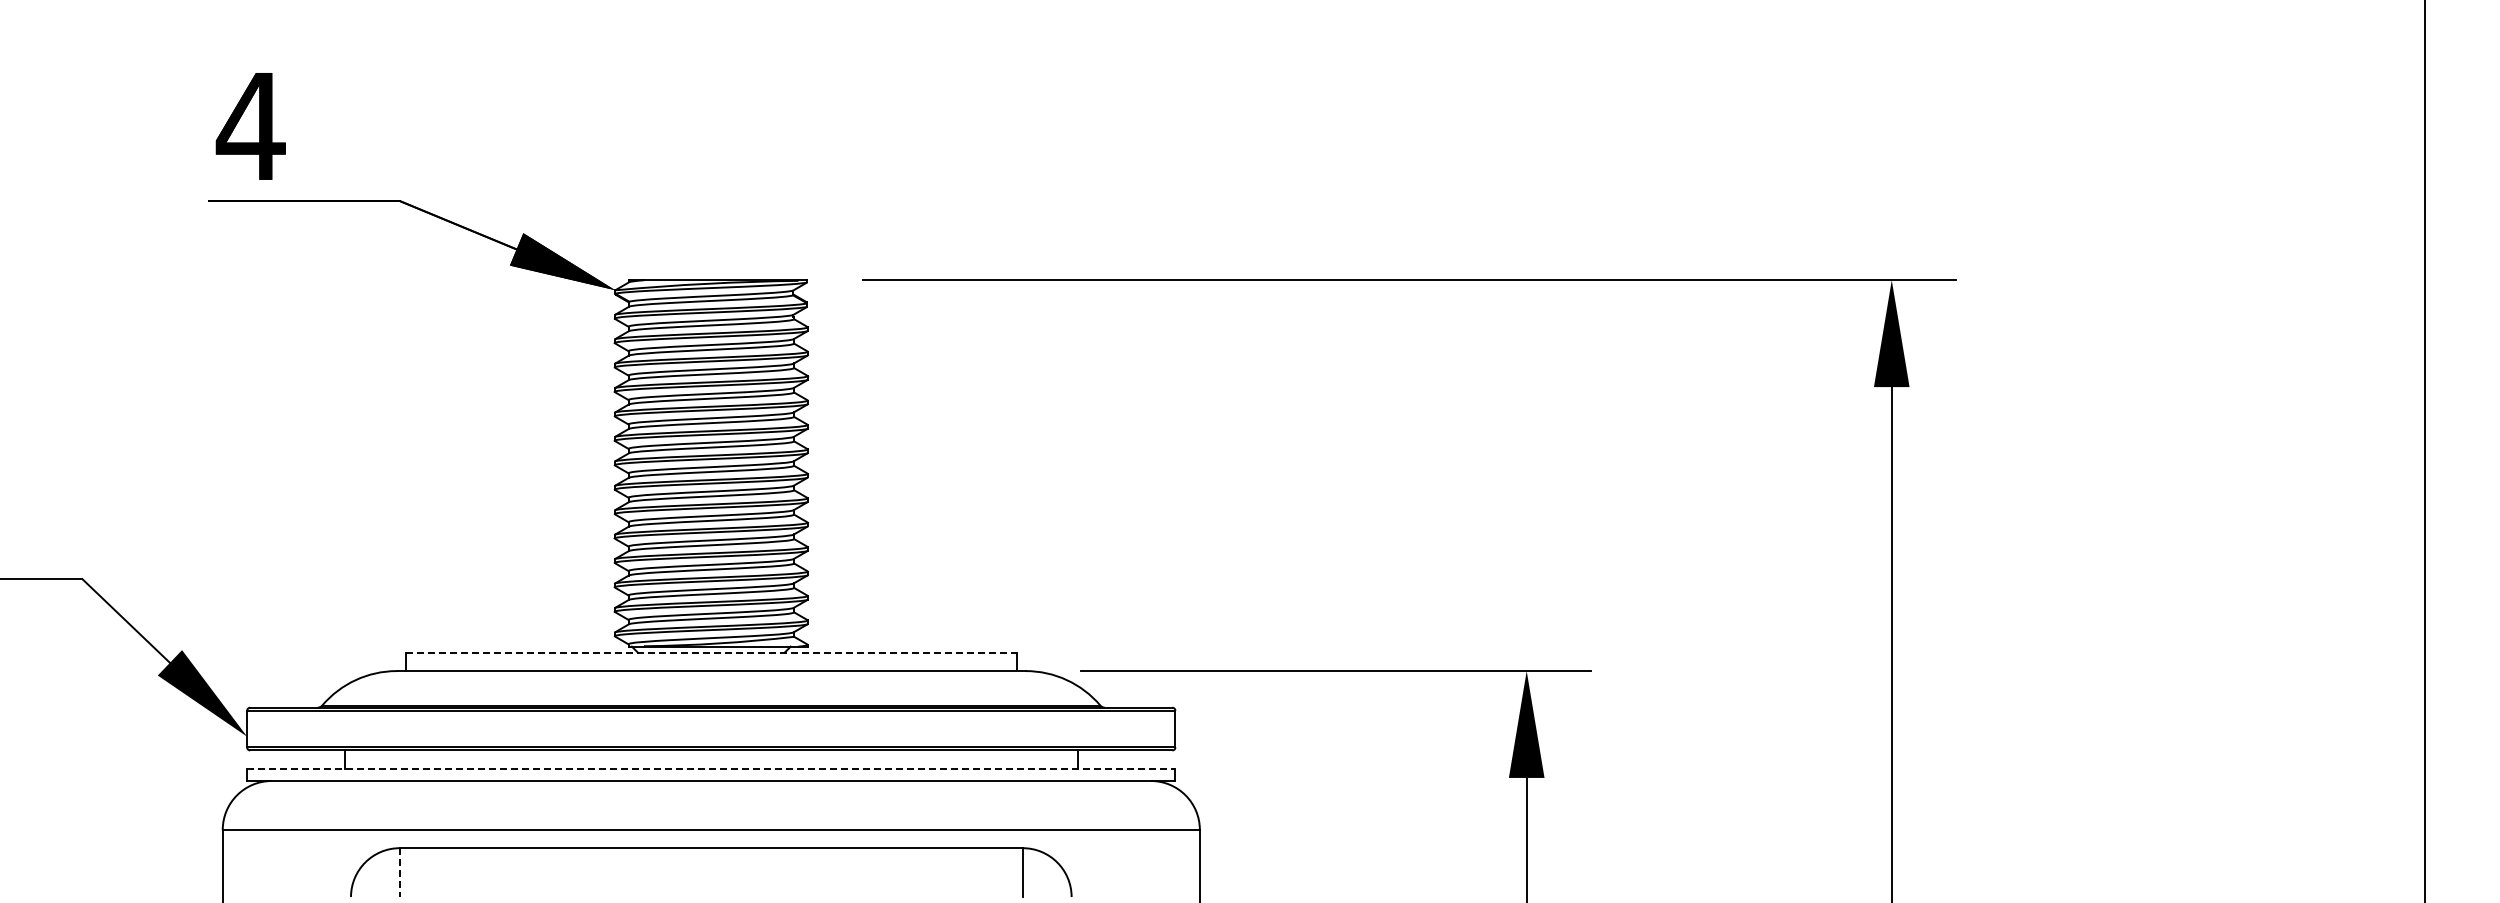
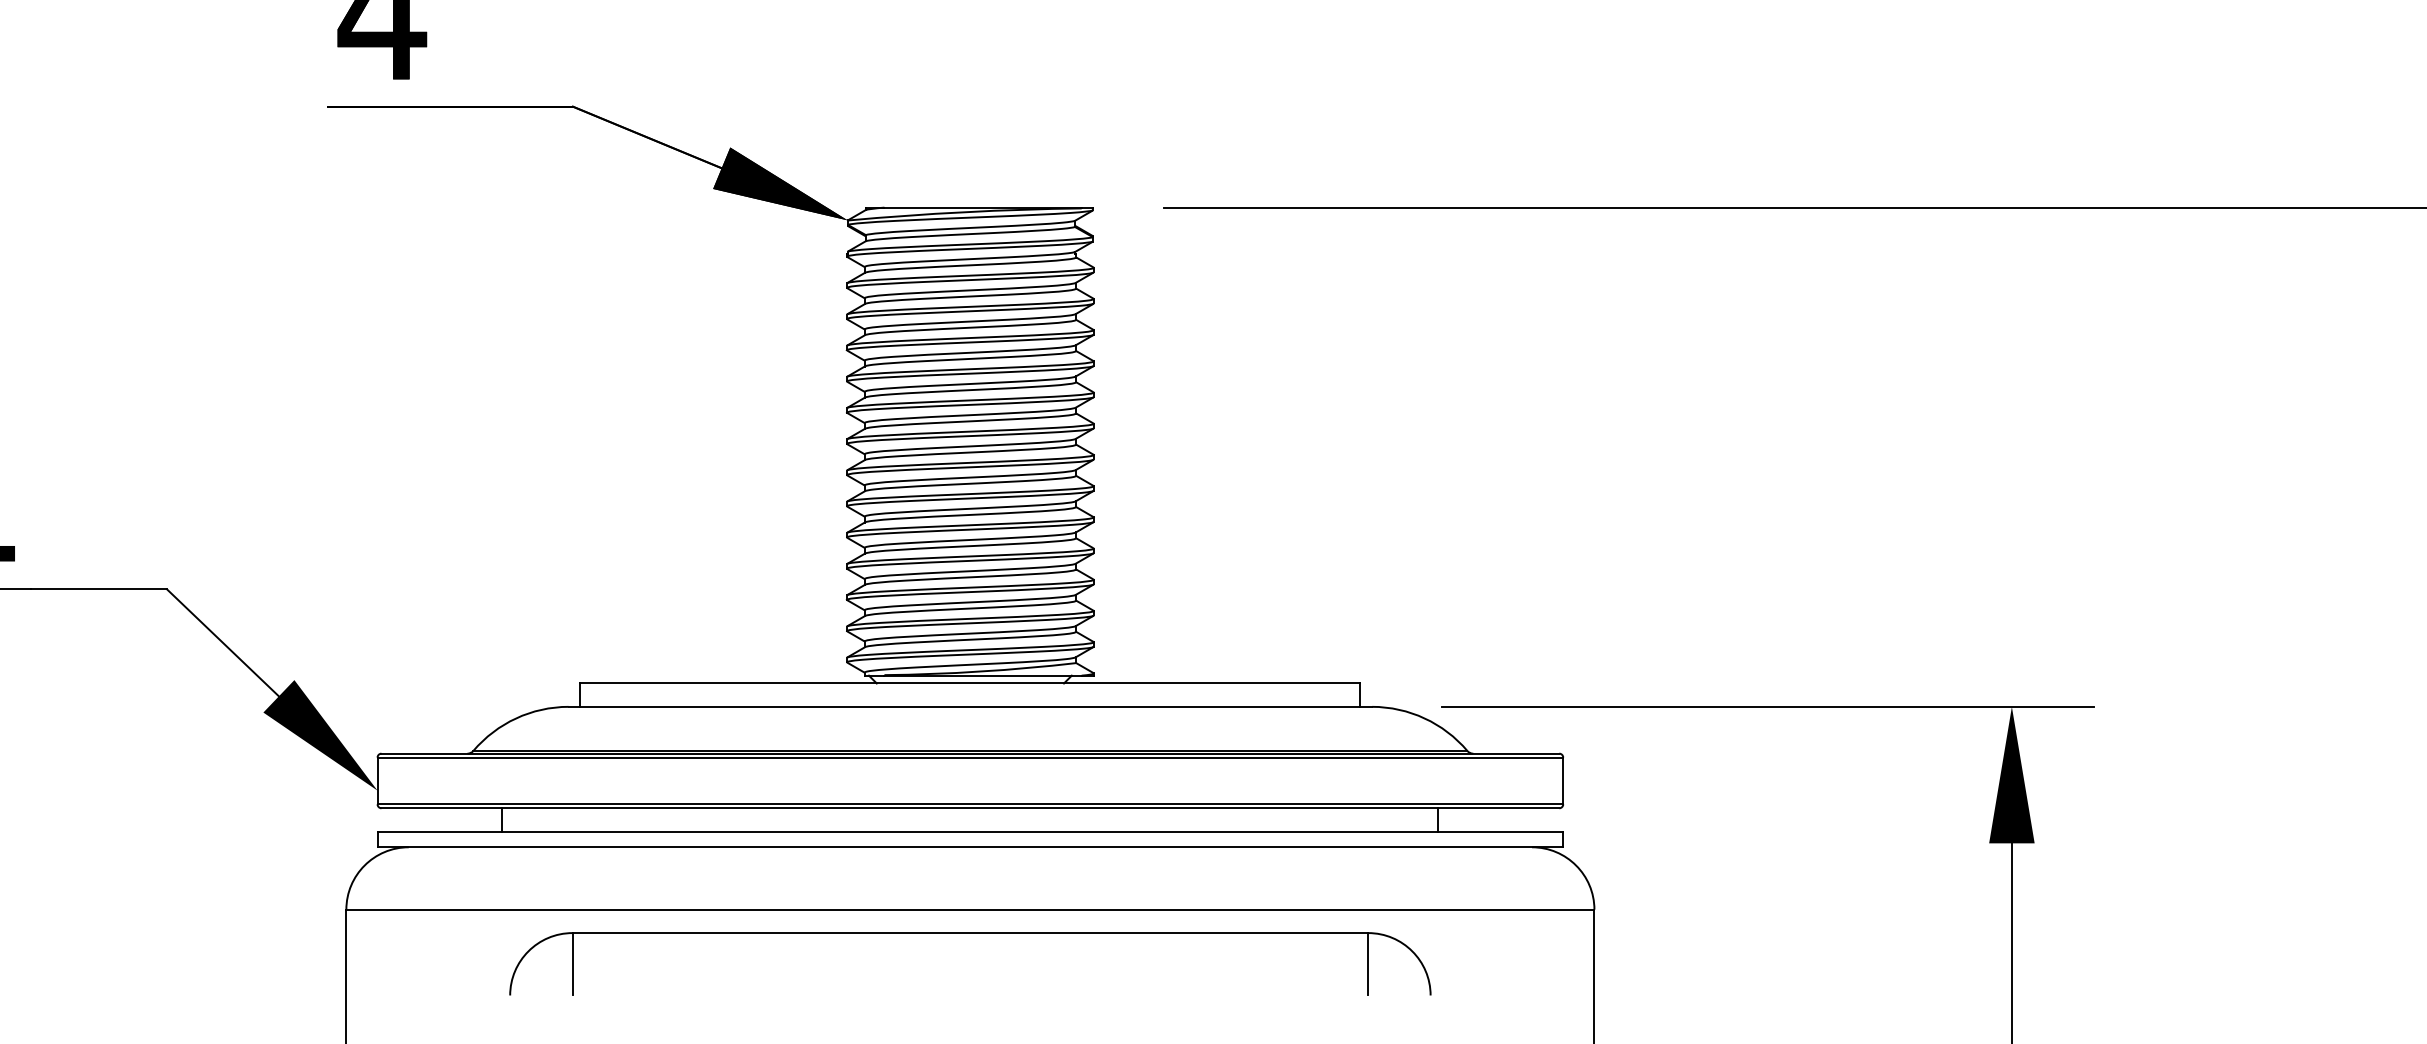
line: (711, 652) -> (970, 683), dashed -> solid
line: (711, 768) -> (970, 831), dashed -> solid
line: (399, 873) -> (572, 965), dashed -> solid

